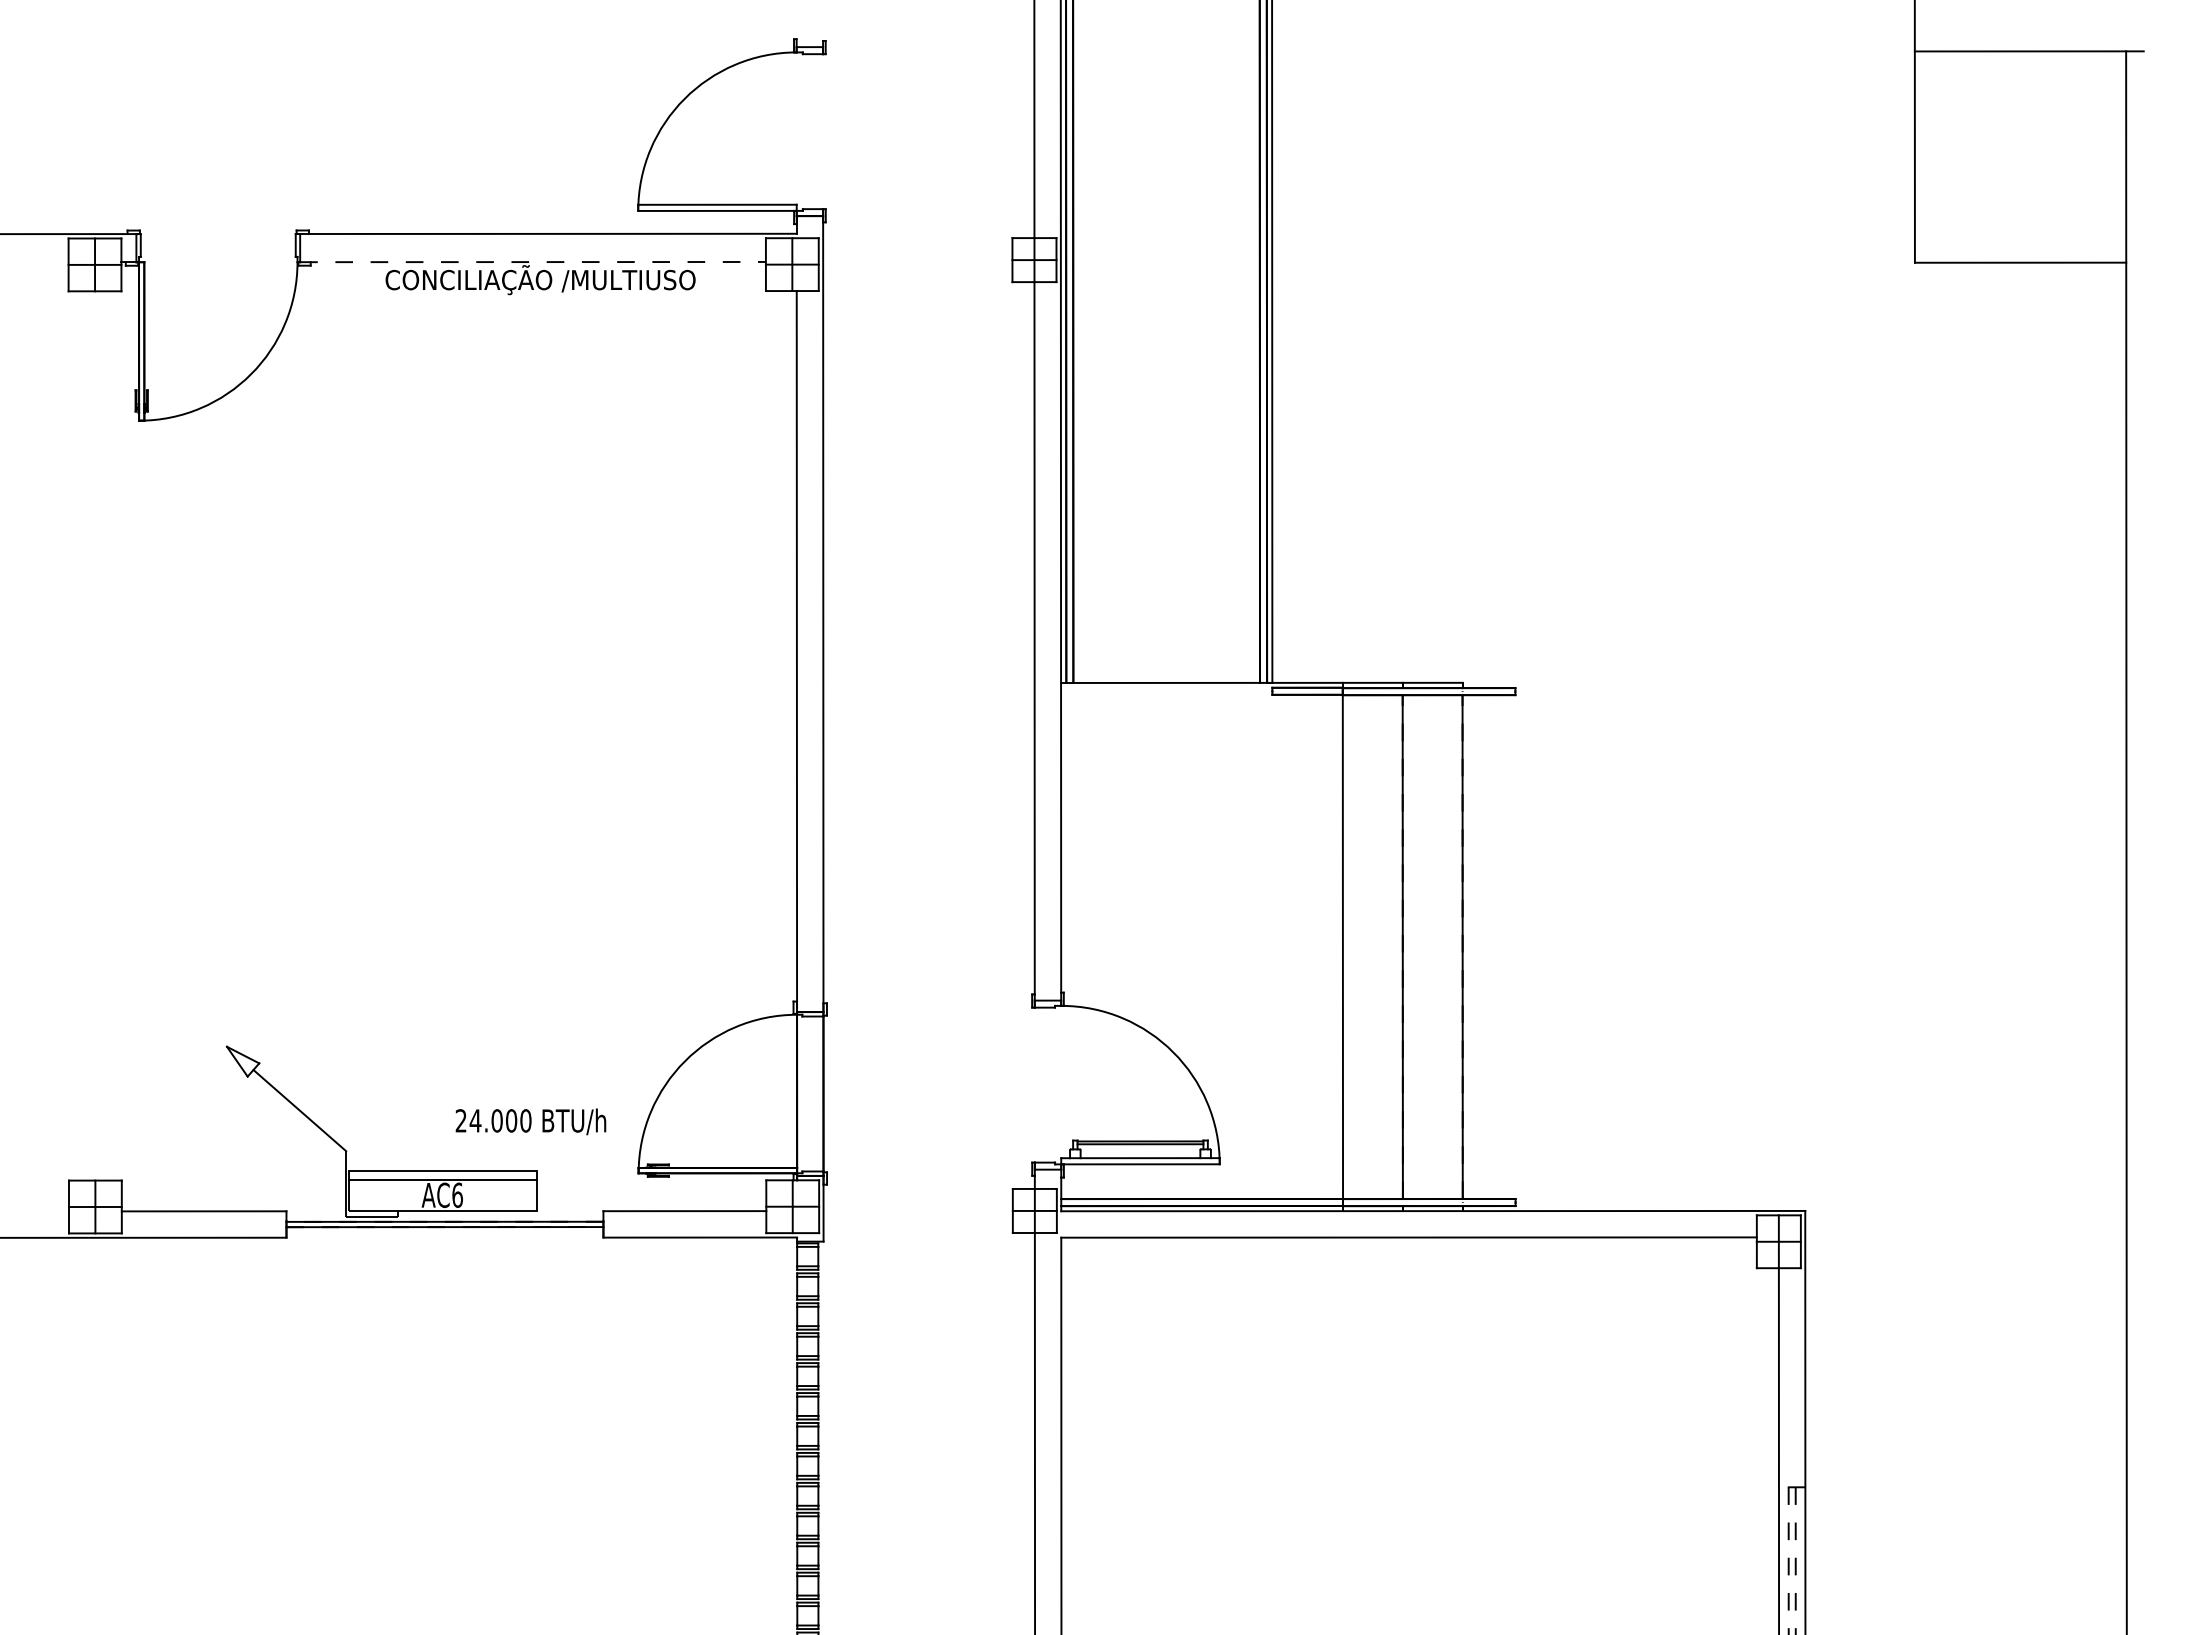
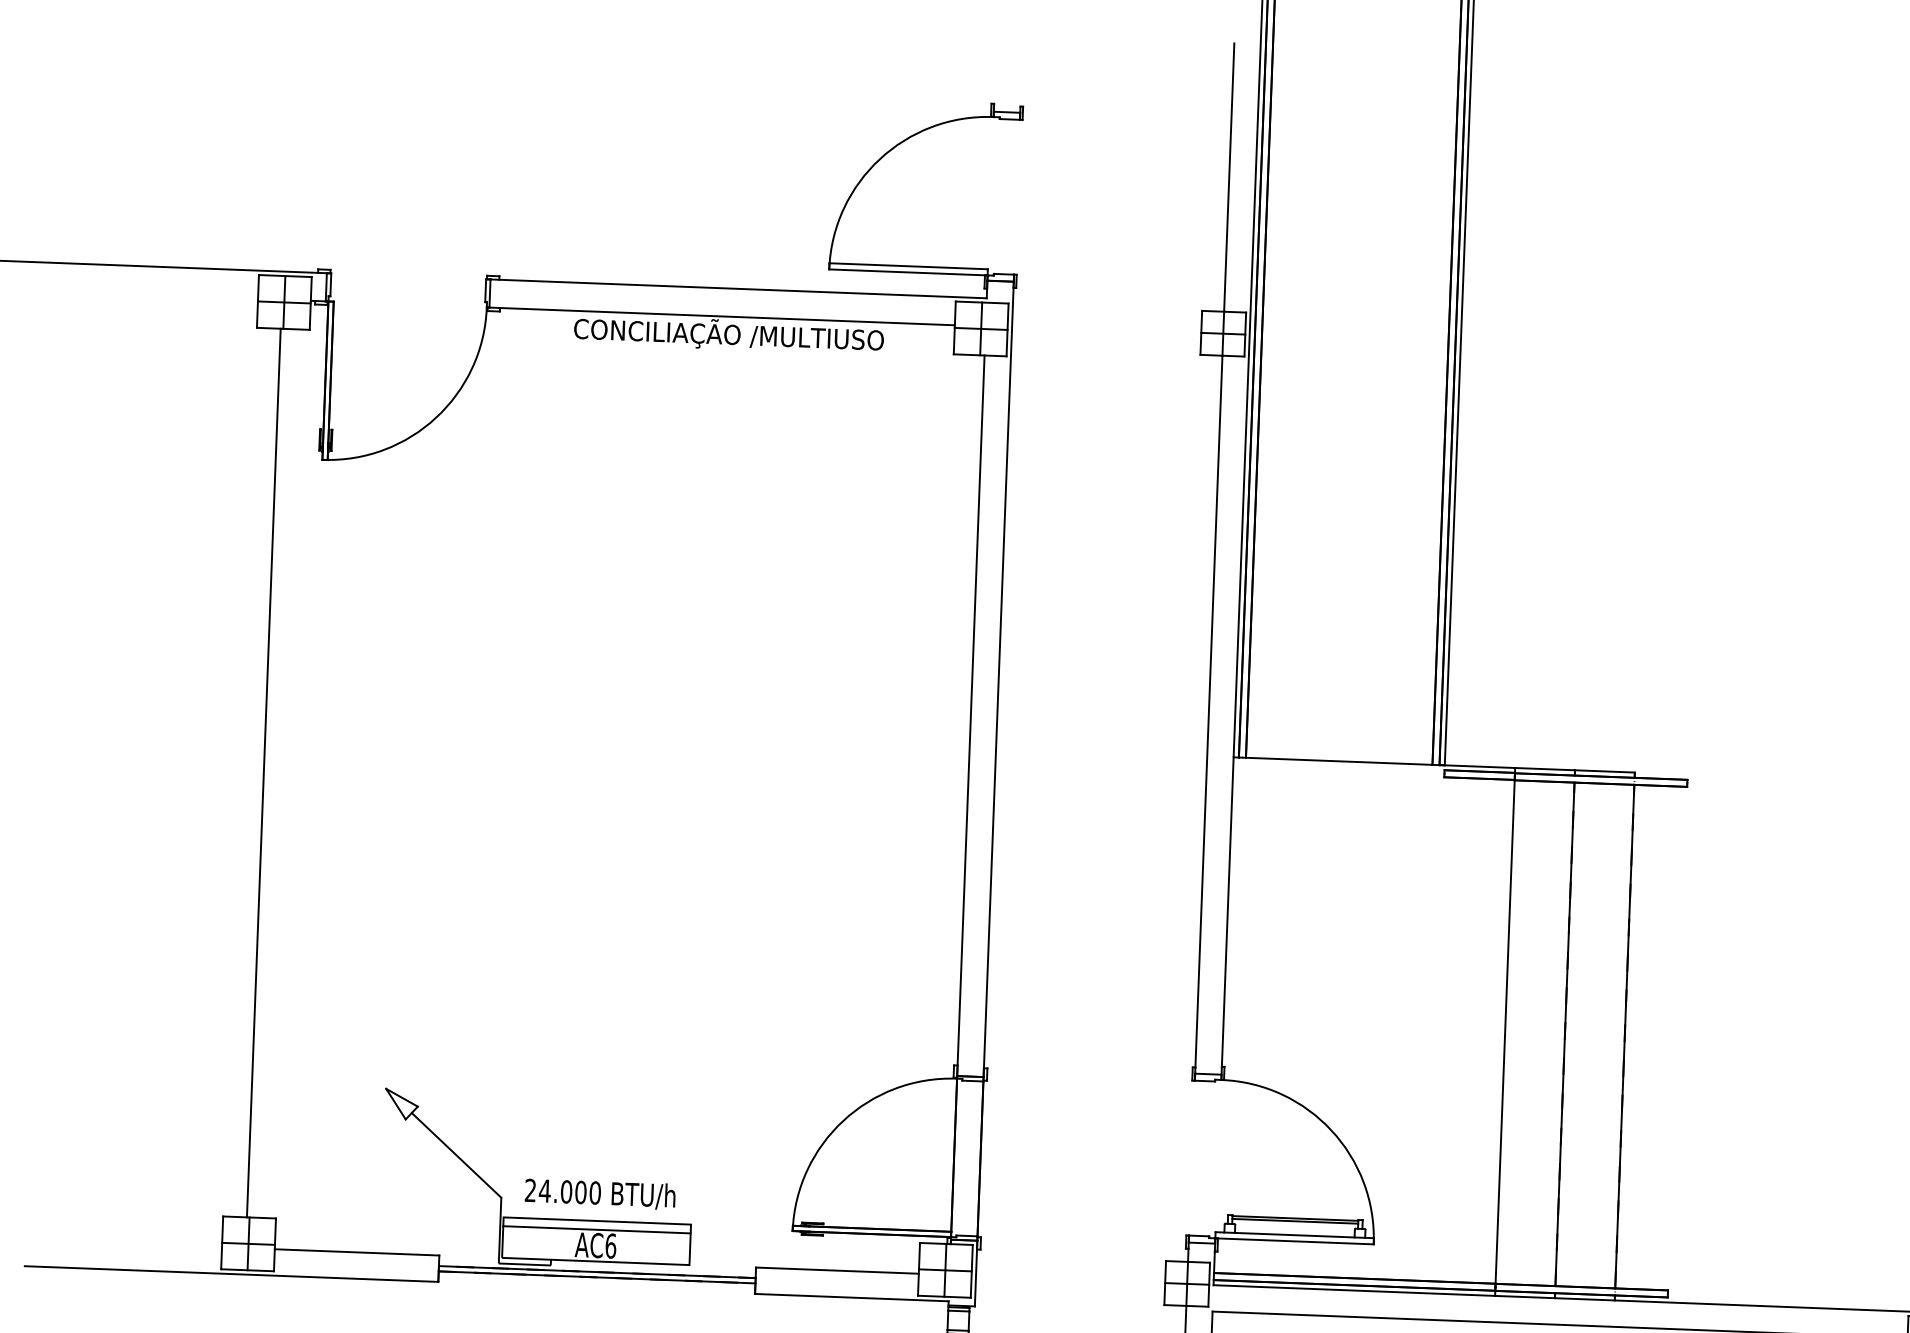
line: (533, 262) -> (722, 316), dashed -> solid
line: (92, 735) -> (263, 772), added
text: (530, 1121) -> (599, 1193), moved

